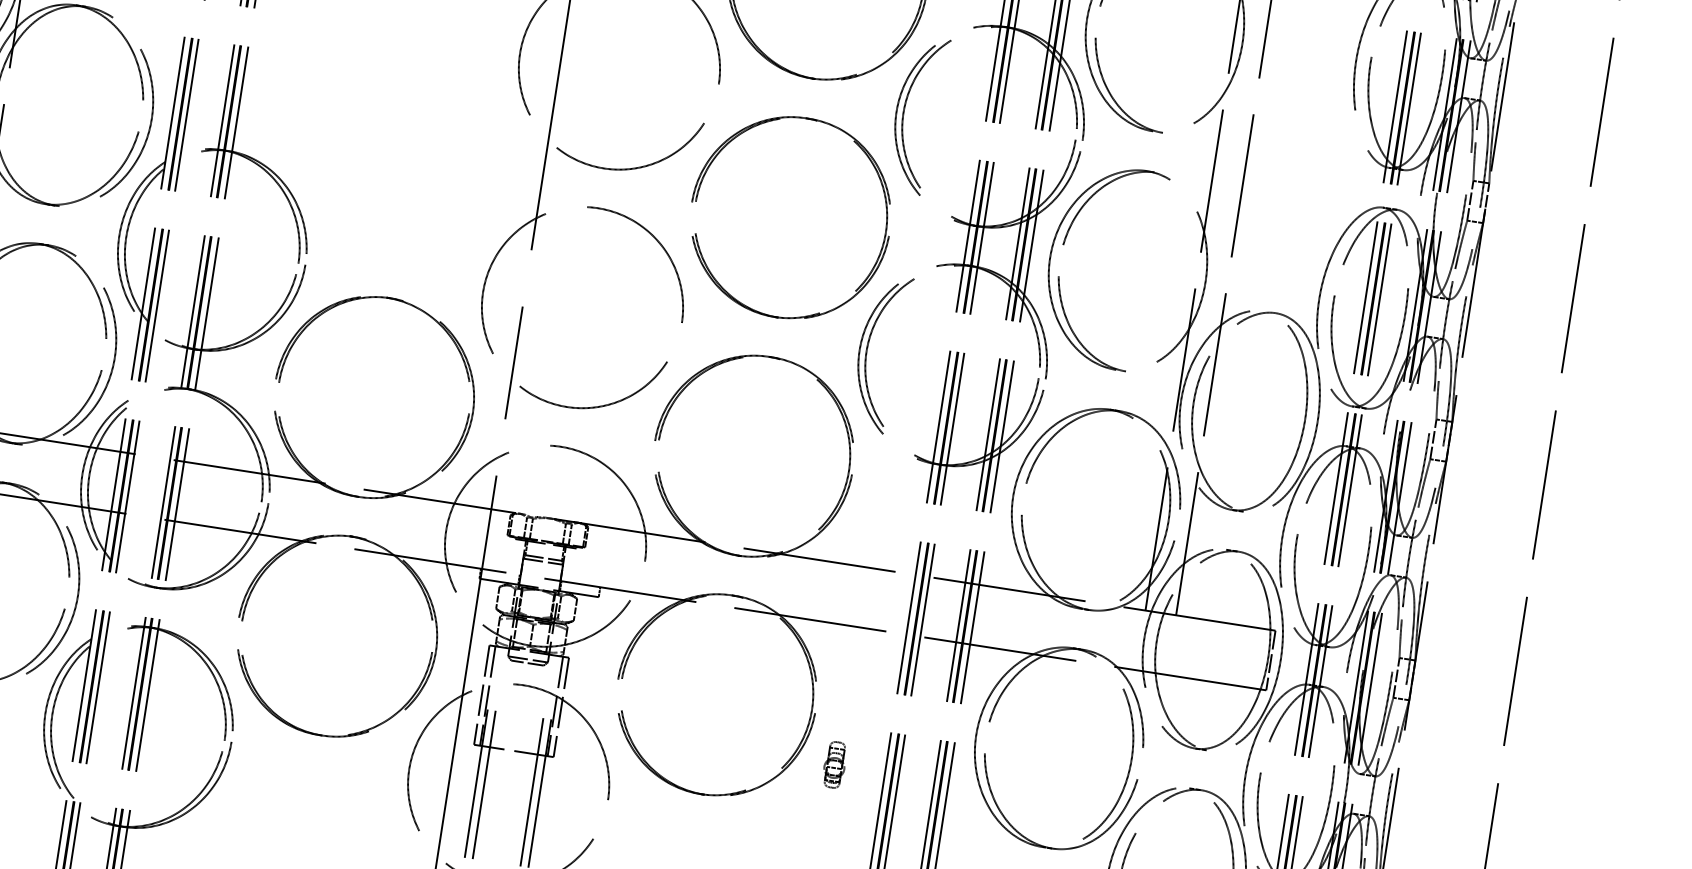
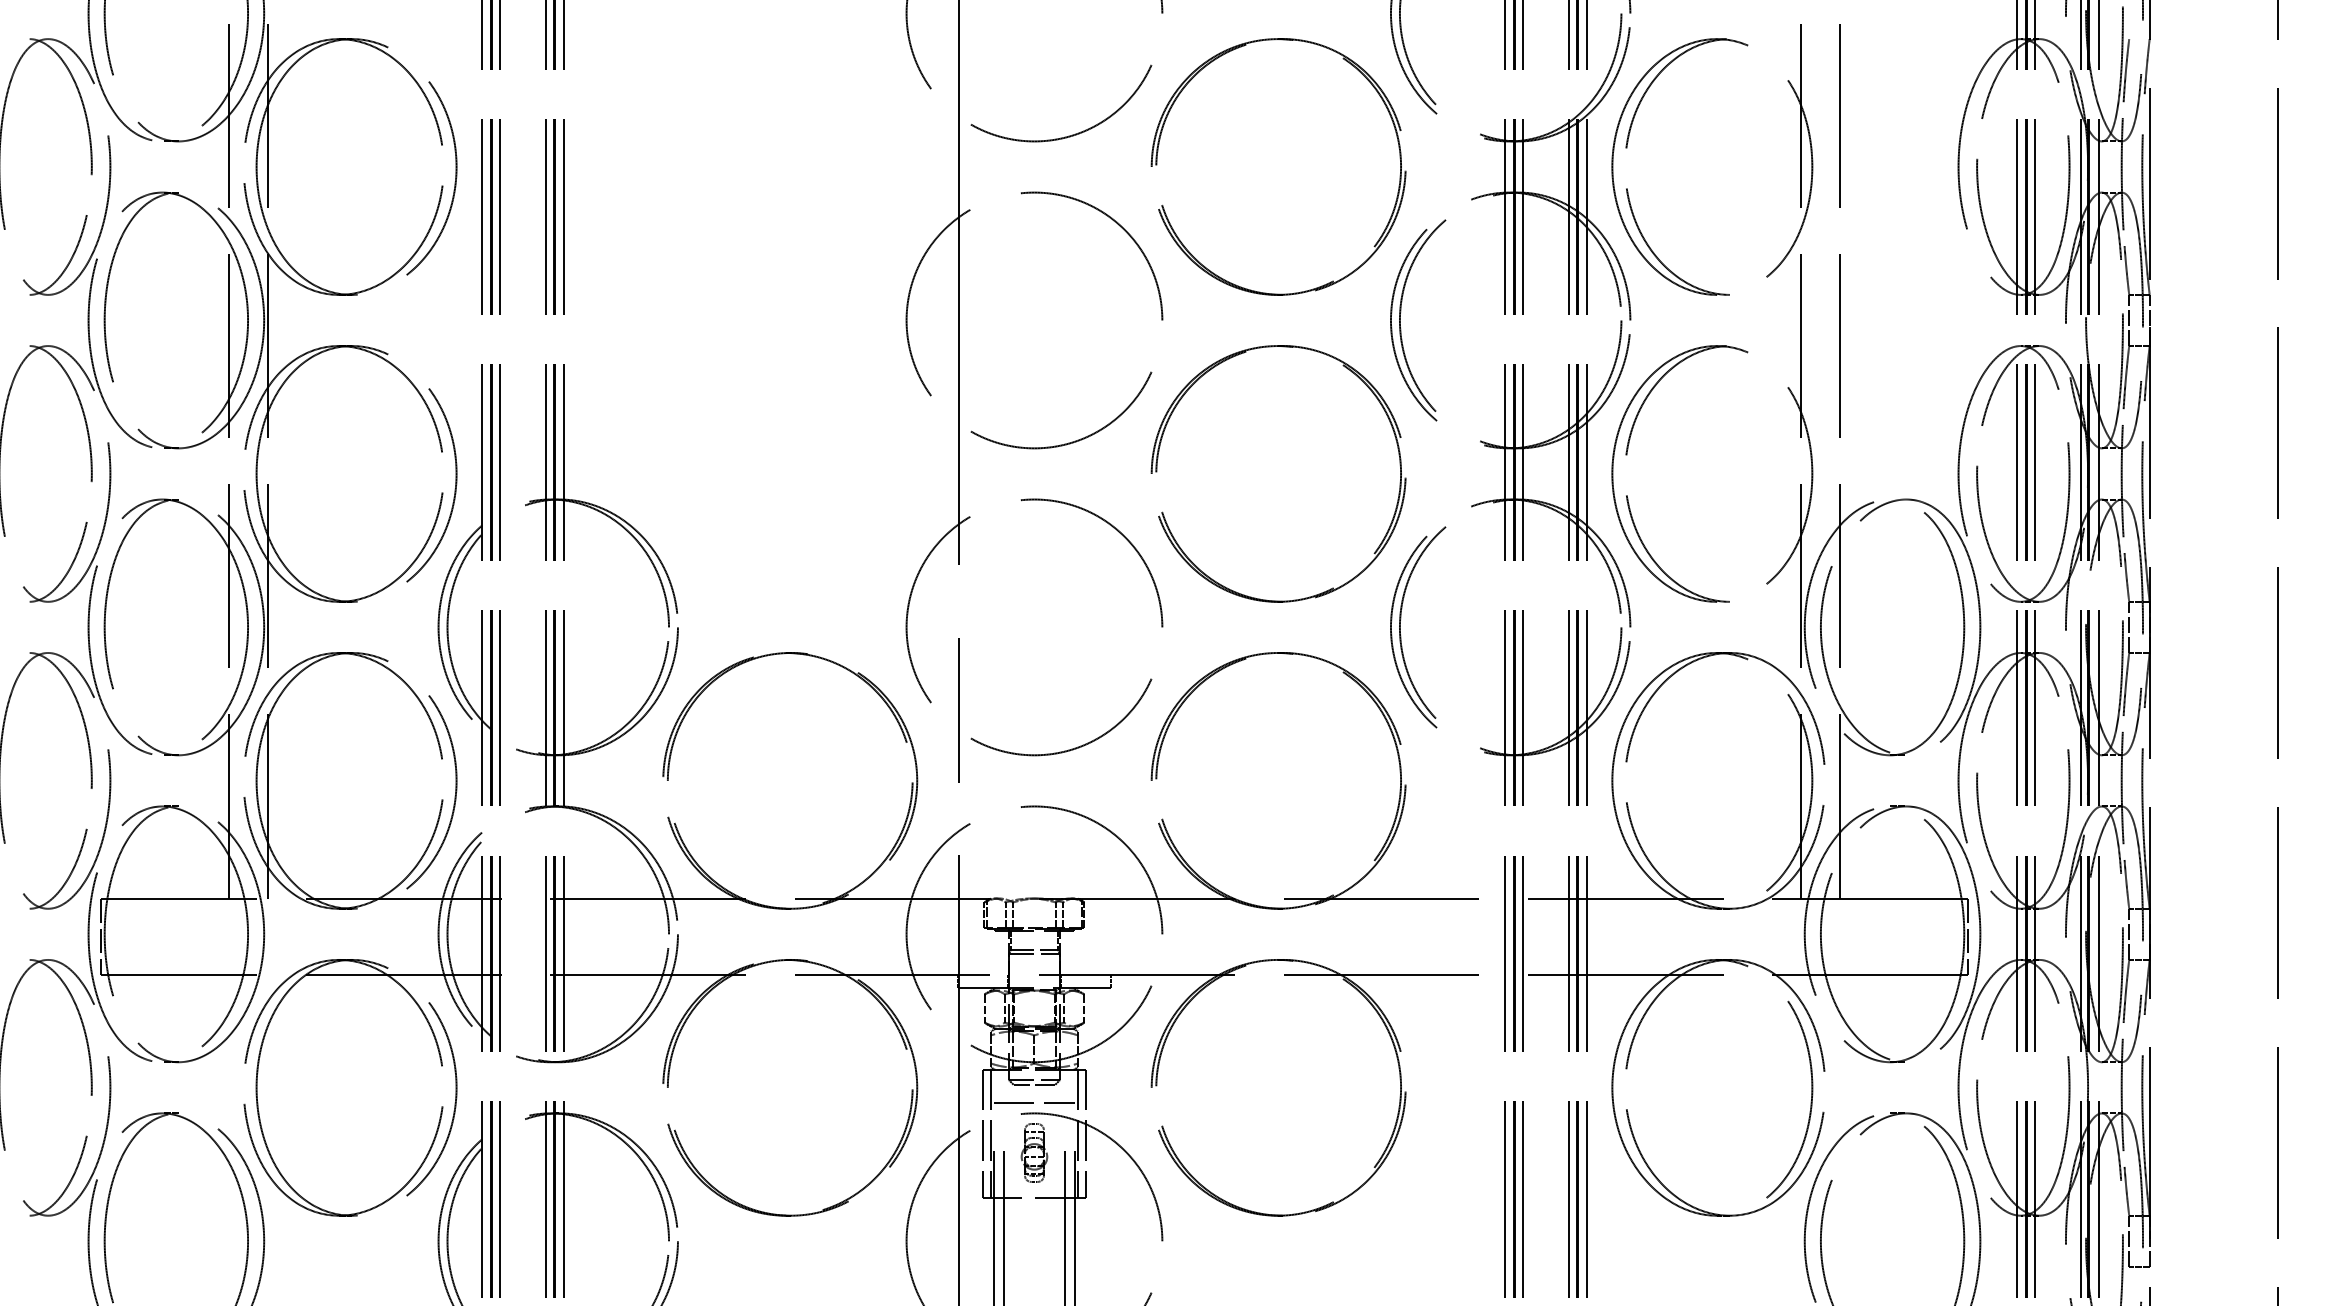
line: (525, 677) -> (1034, 1103), added
part: (834, 764) -> (1034, 1152), moved

